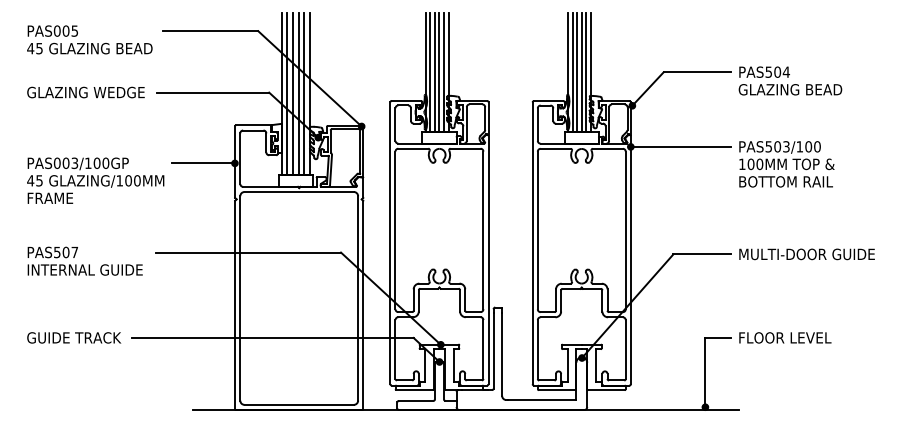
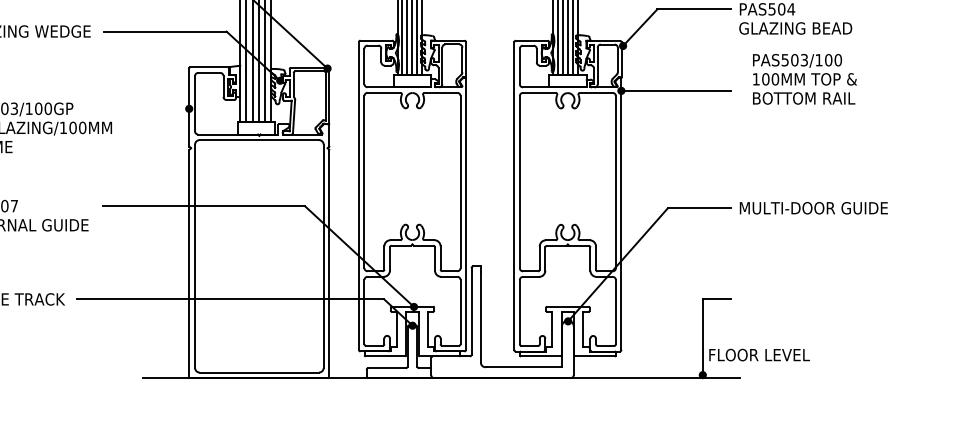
line: (203, 163) -> (154, 108), removed
text: (786, 164) -> (804, 79), moved
text: (785, 337) -> (759, 354), moved

